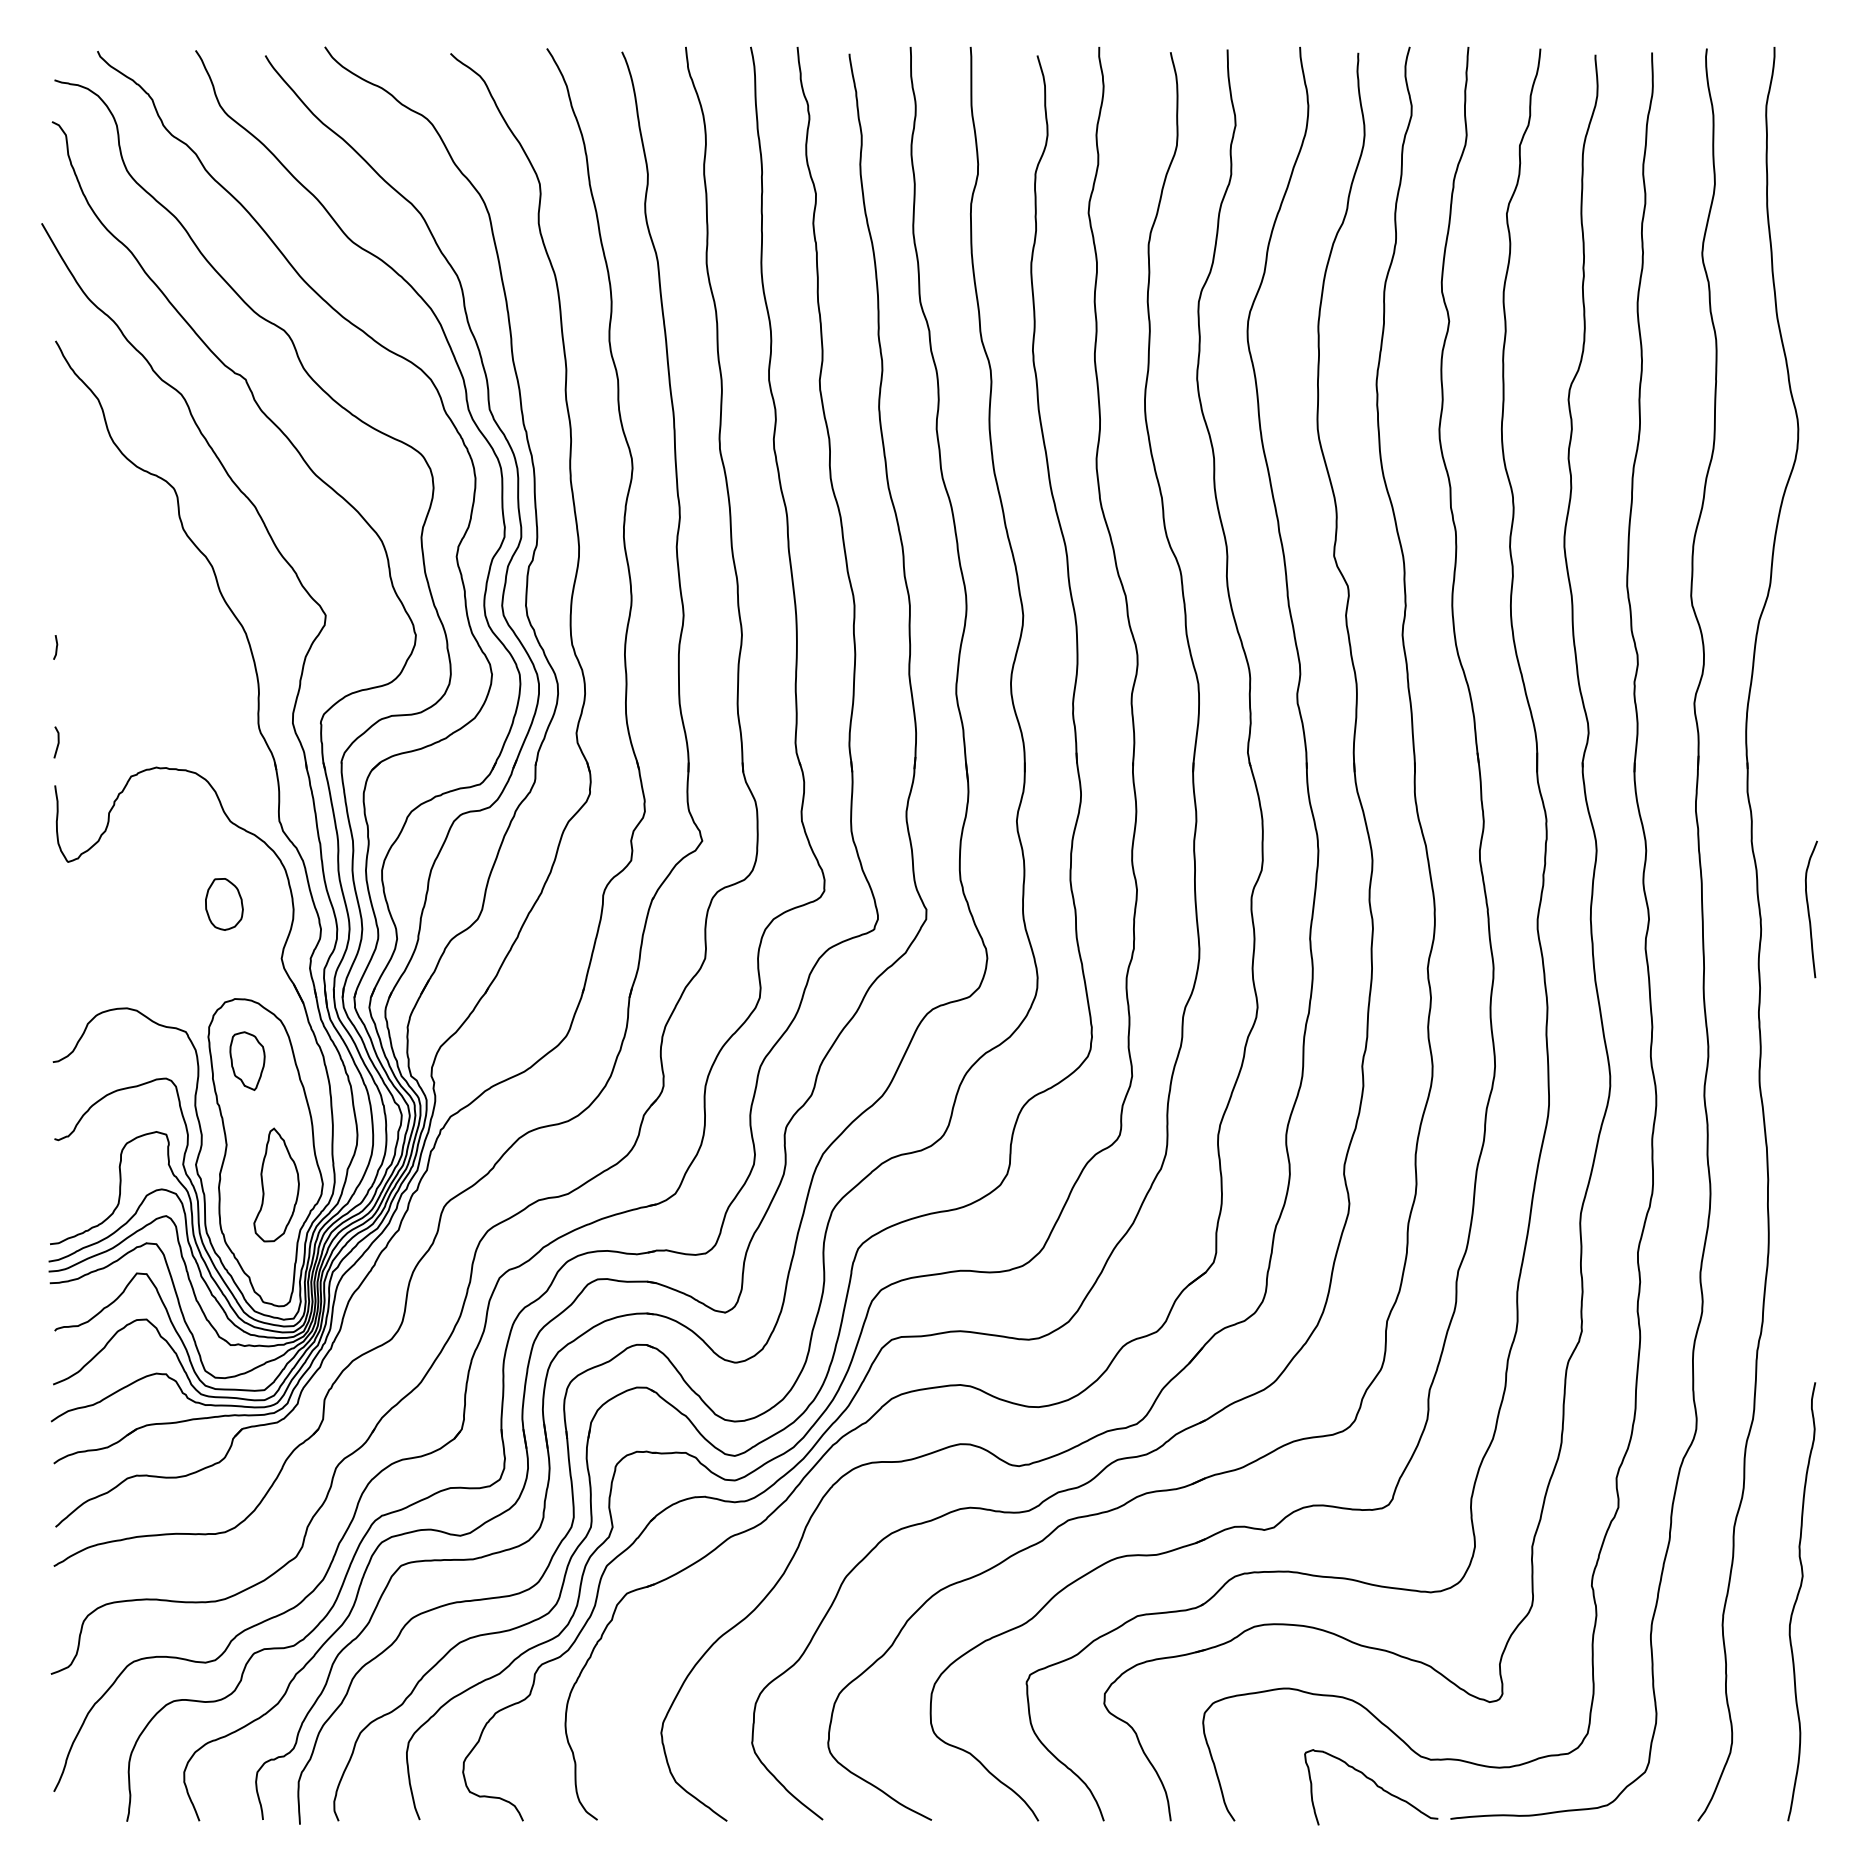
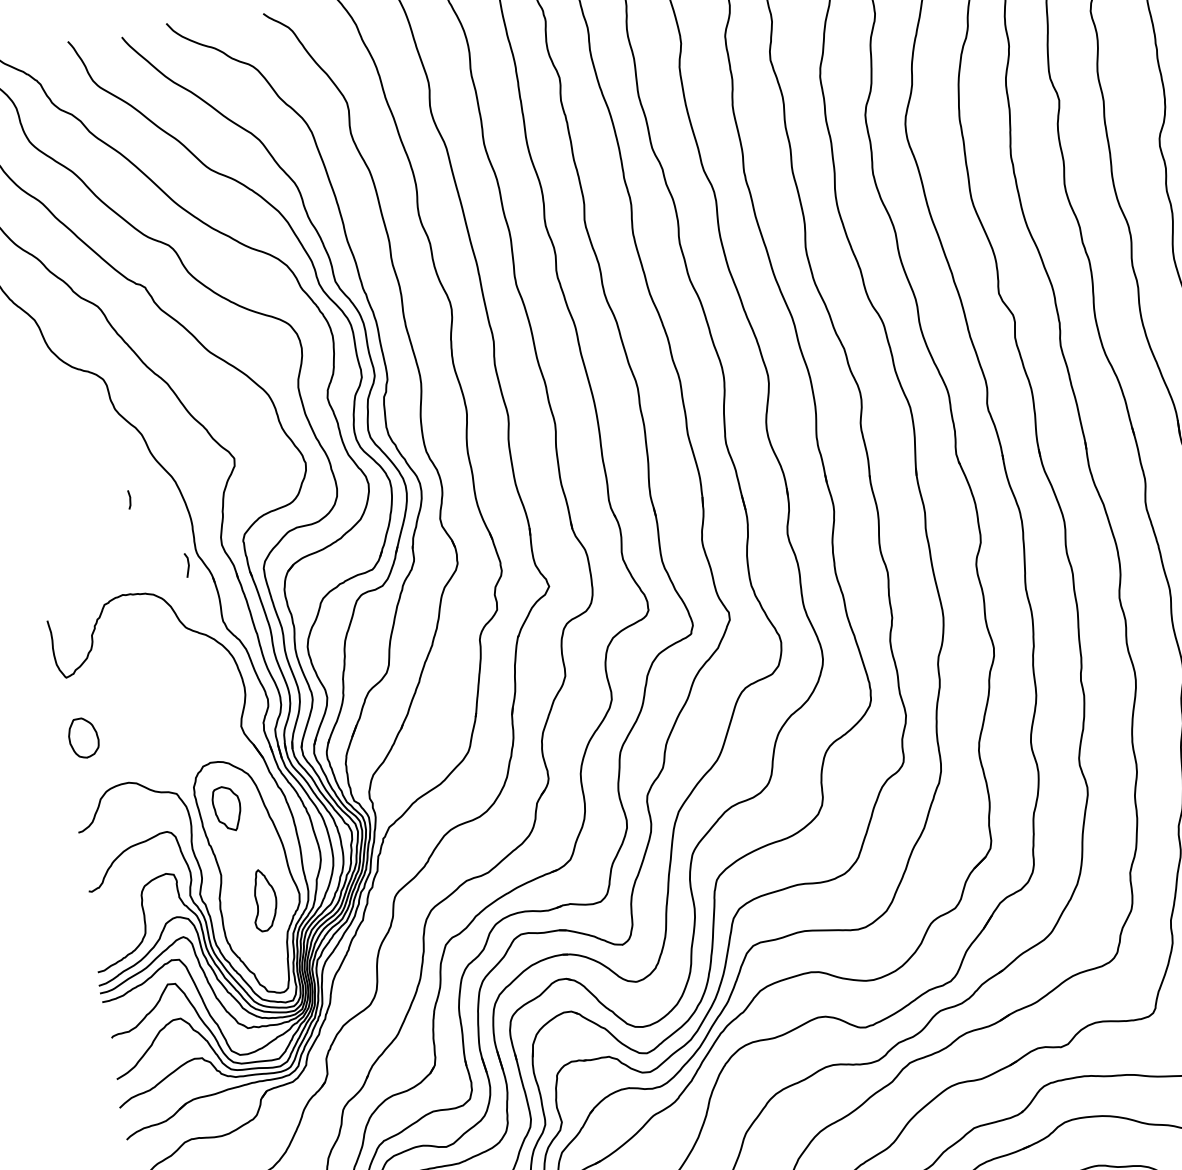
curve: (55, 647) -> (129, 499), moved
line: (57, 742) -> (187, 565), moved
part: (224, 904) -> (83, 738), moved
part: (276, 1184) -> (264, 899), size x0.7

